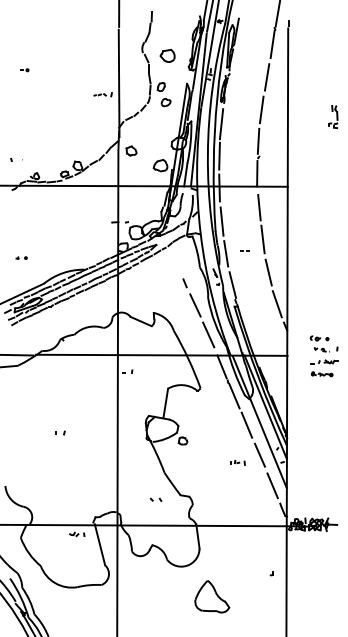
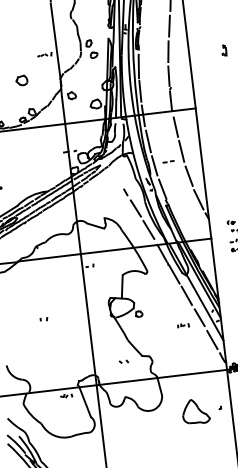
part: (167, 55) -> (21, 80), moved
part: (333, 117) -> (224, 50), size x0.6
part: (244, 250) -> (168, 161), size x1.6
part: (212, 596) -> (195, 411), moved

